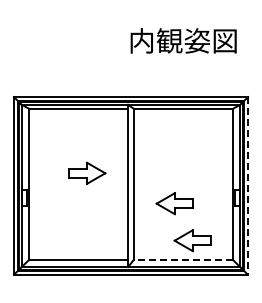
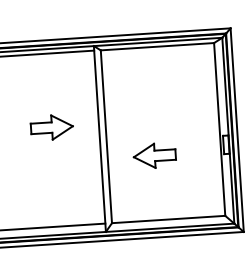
line: (248, 185) -> (237, 129), dashed -> solid
part: (192, 240) -> (177, 196), removed
line: (182, 259) -> (167, 219), dashed -> solid

